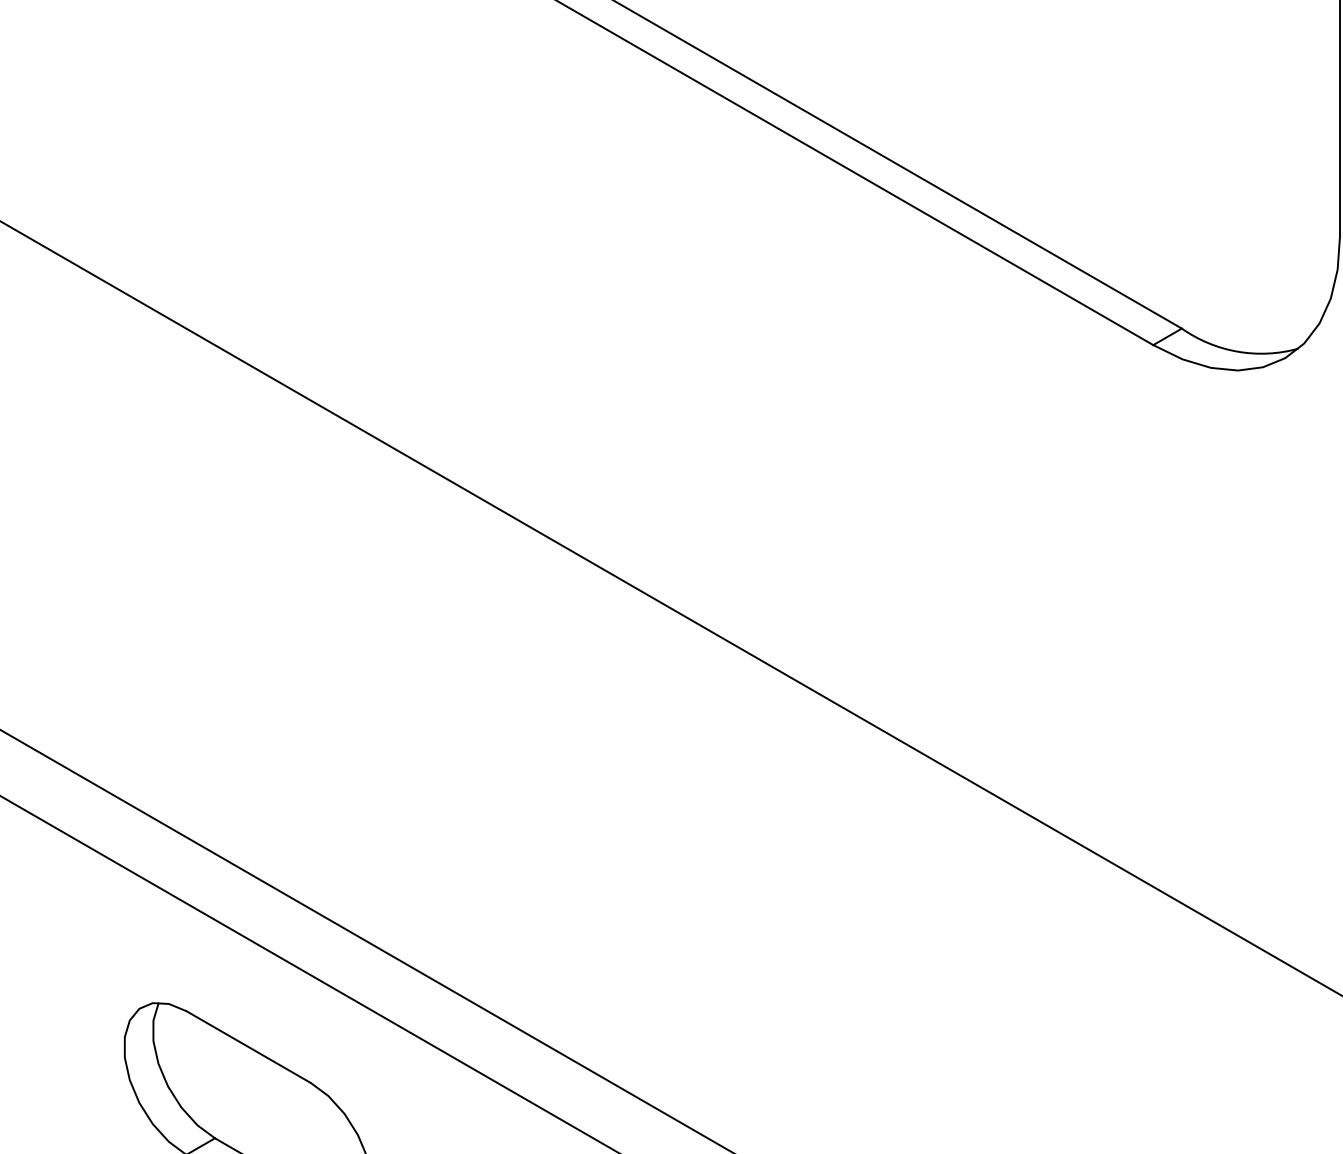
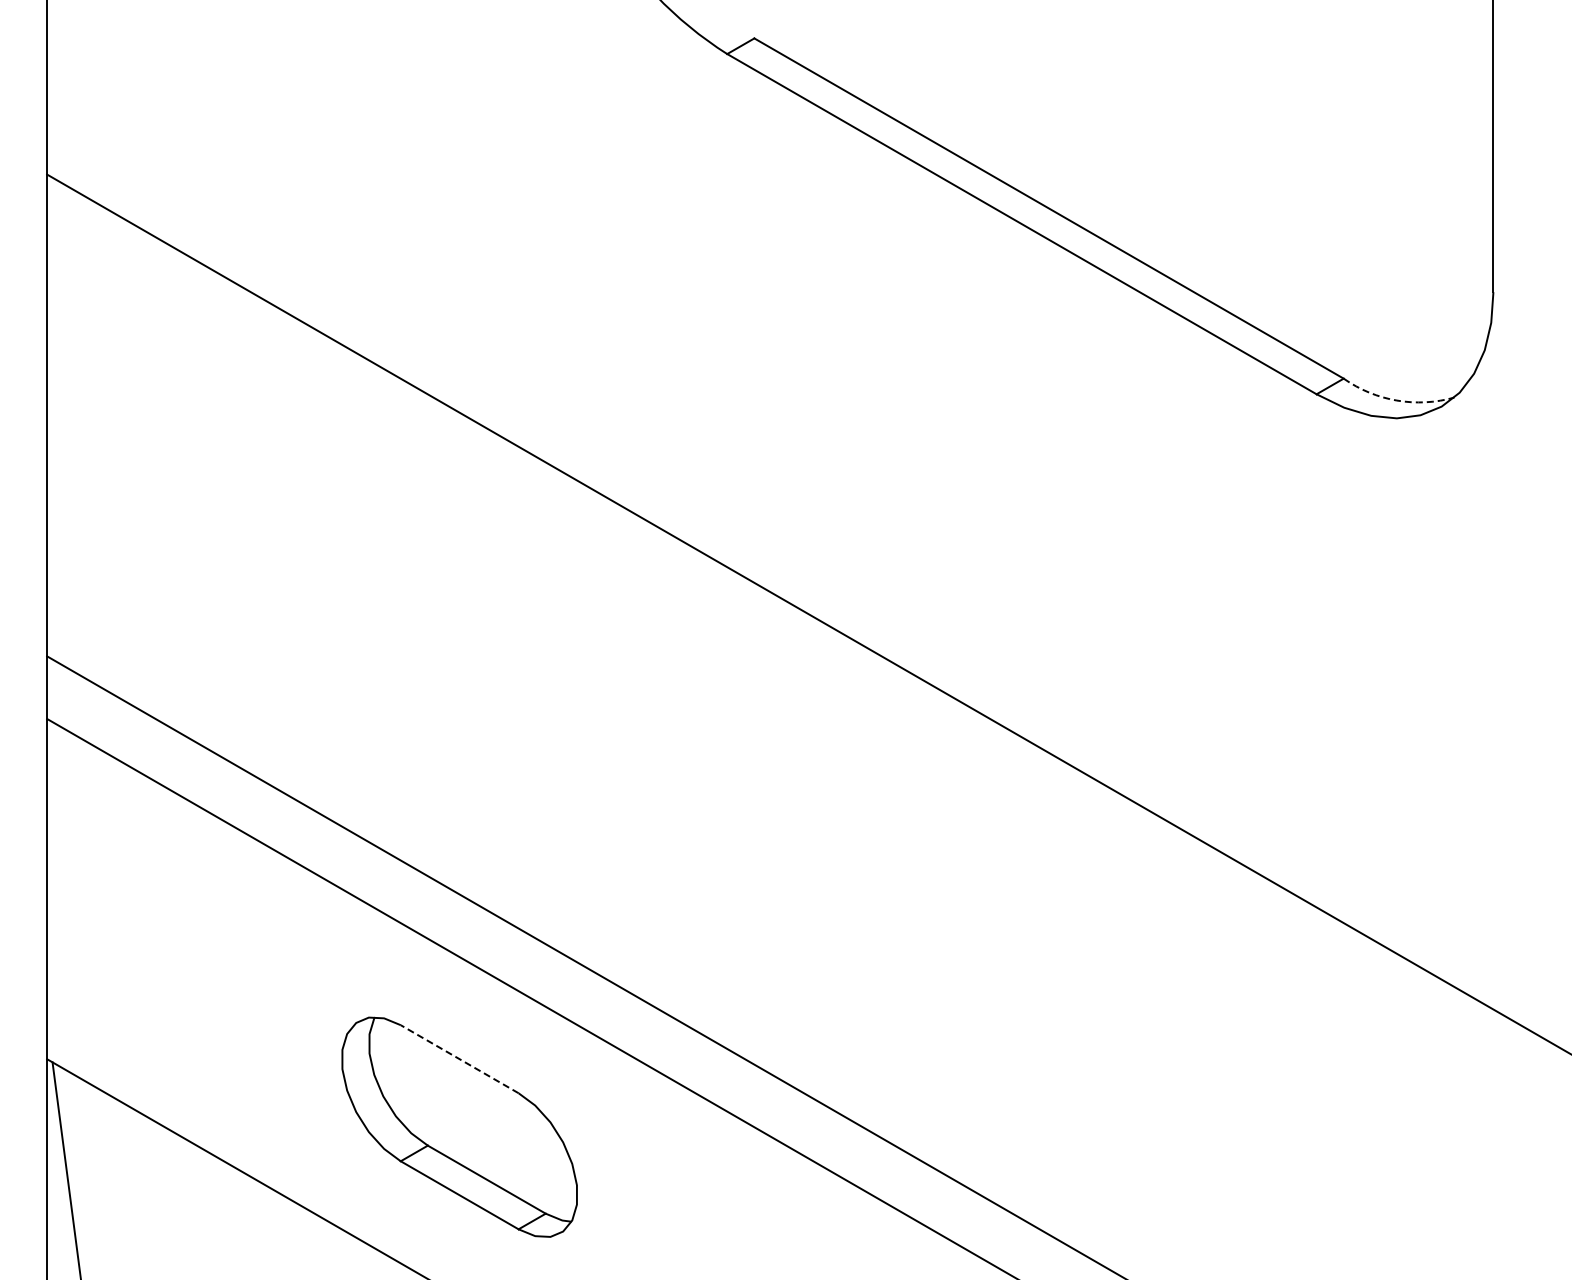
arc: (1237, 351) -> (1396, 400), solid -> dashed
line: (248, 1046) -> (459, 1058), solid -> dashed

